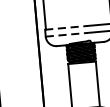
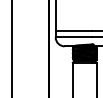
line: (66, 27) -> (74, 31), dashed -> solid
line: (67, 34) -> (74, 37), dashed -> solid

